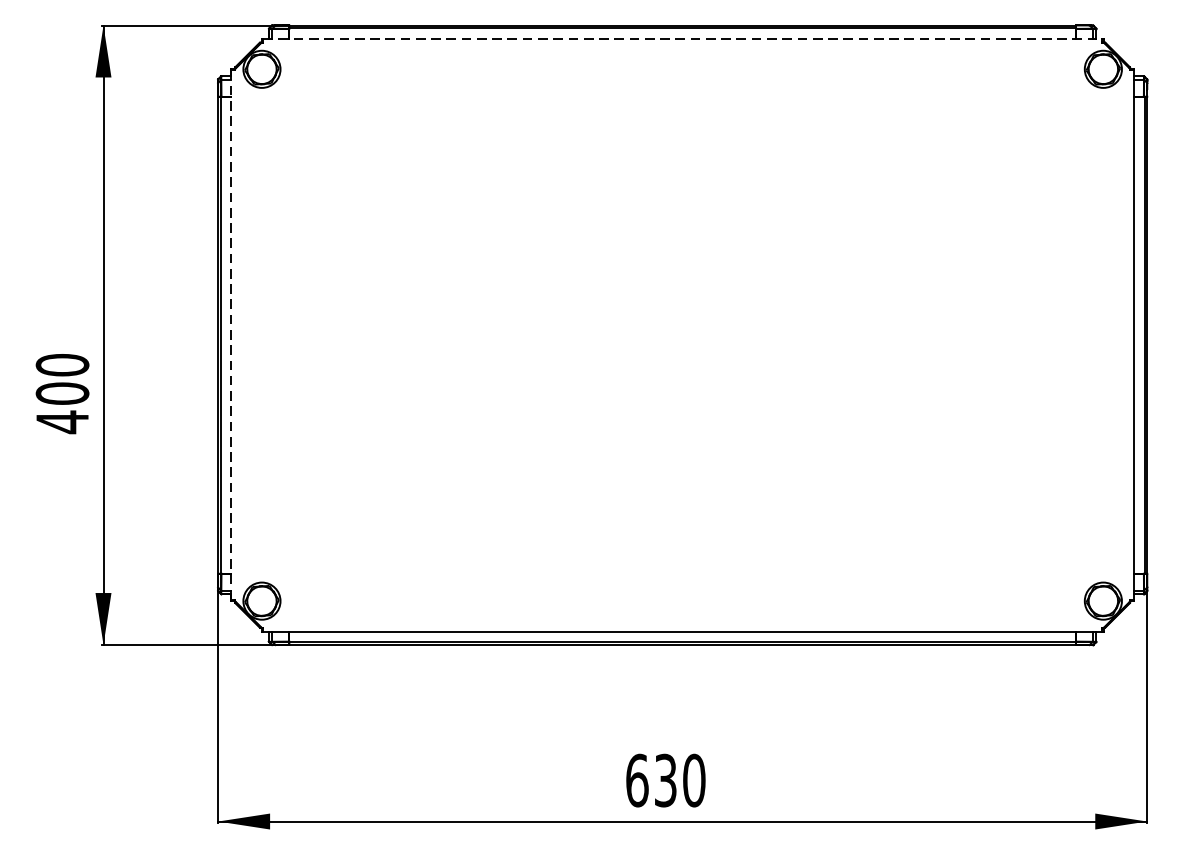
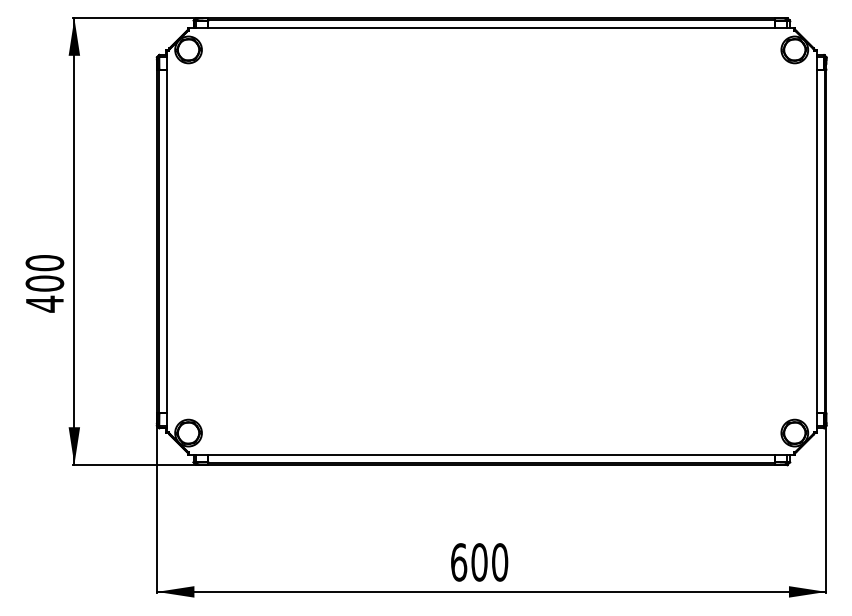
line: (683, 38) -> (492, 27), dashed -> solid
line: (231, 335) -> (166, 241), dashed -> solid
text: (665, 780) -> (479, 562), 630 -> 600

